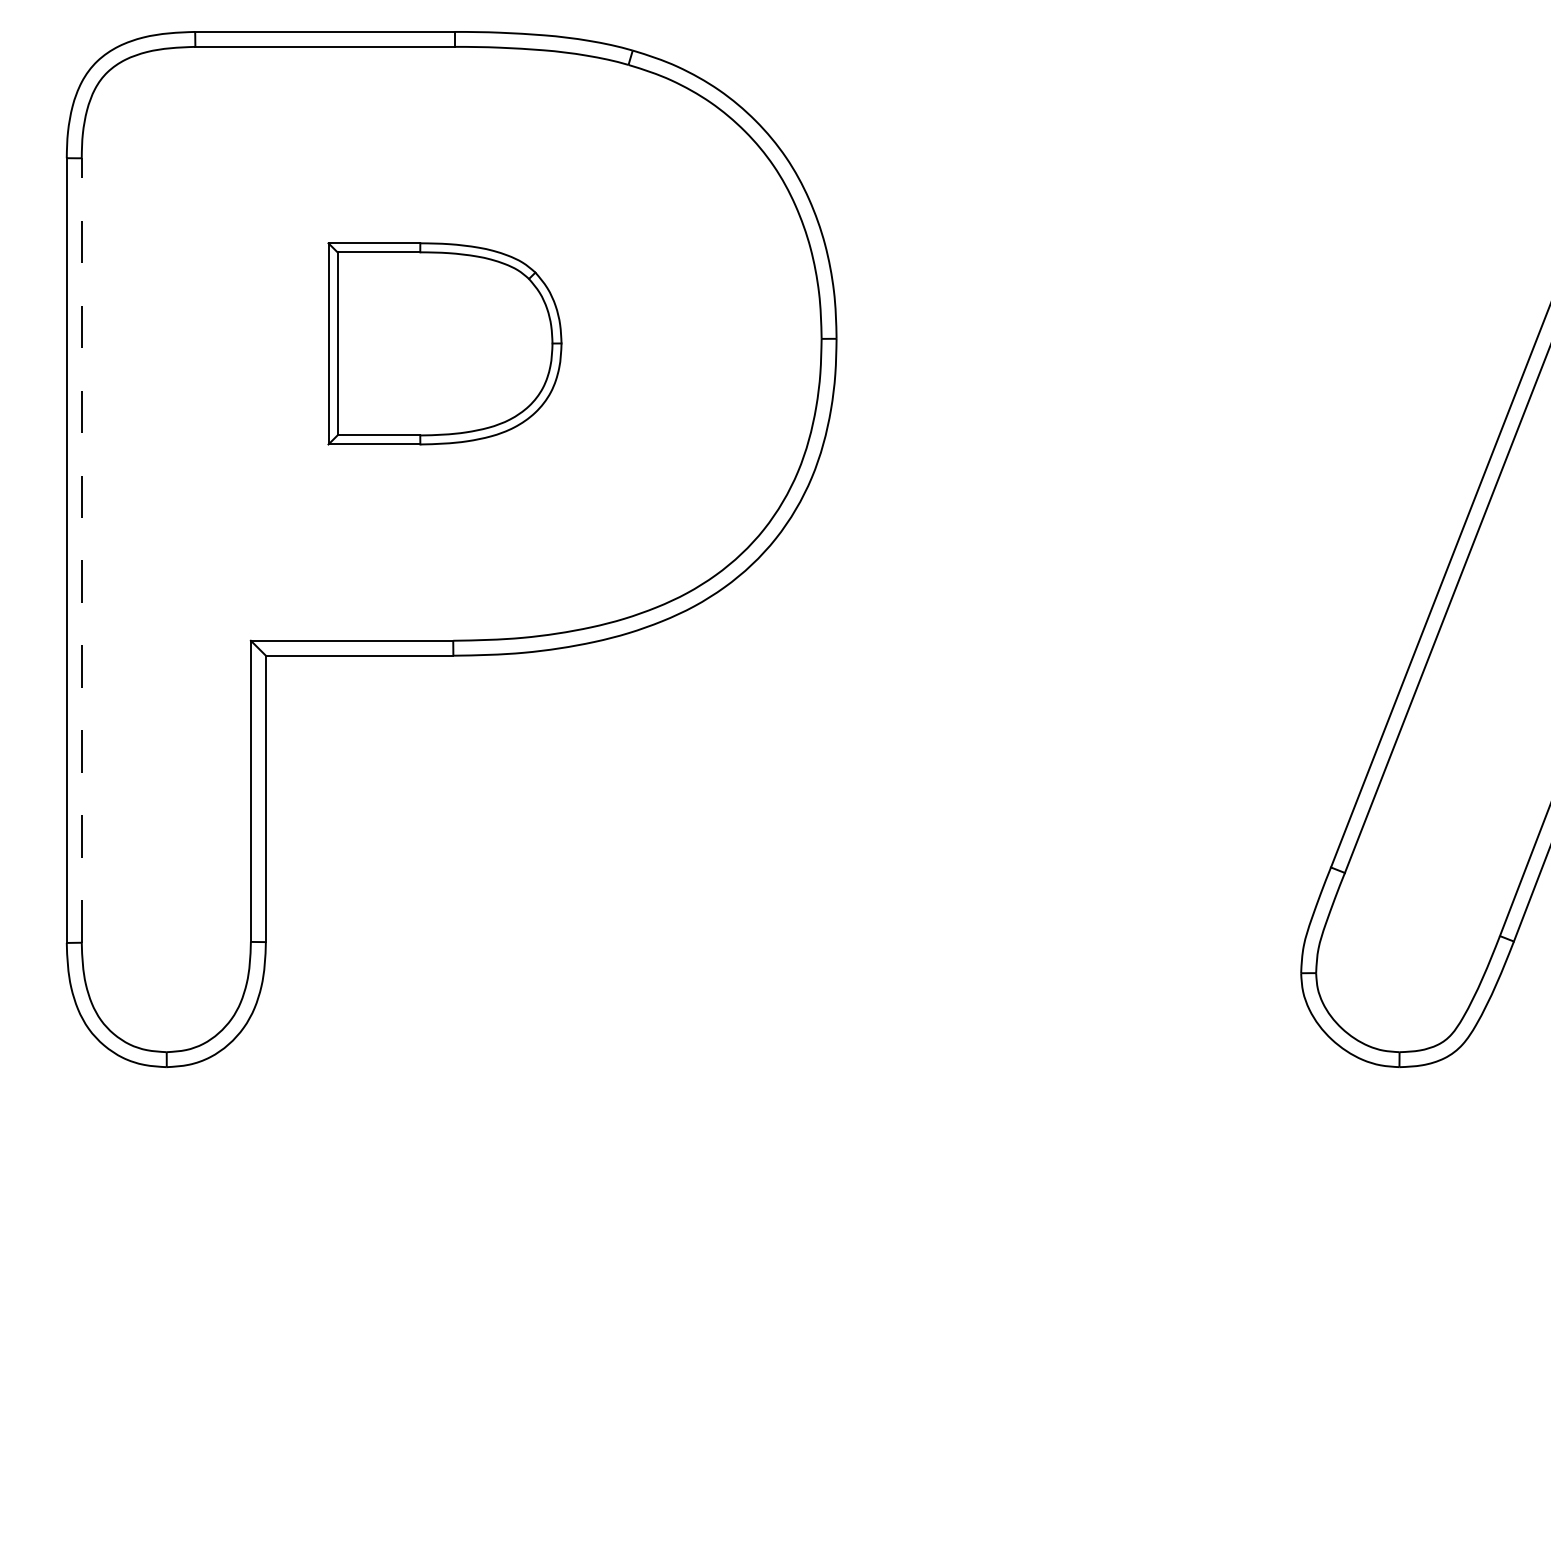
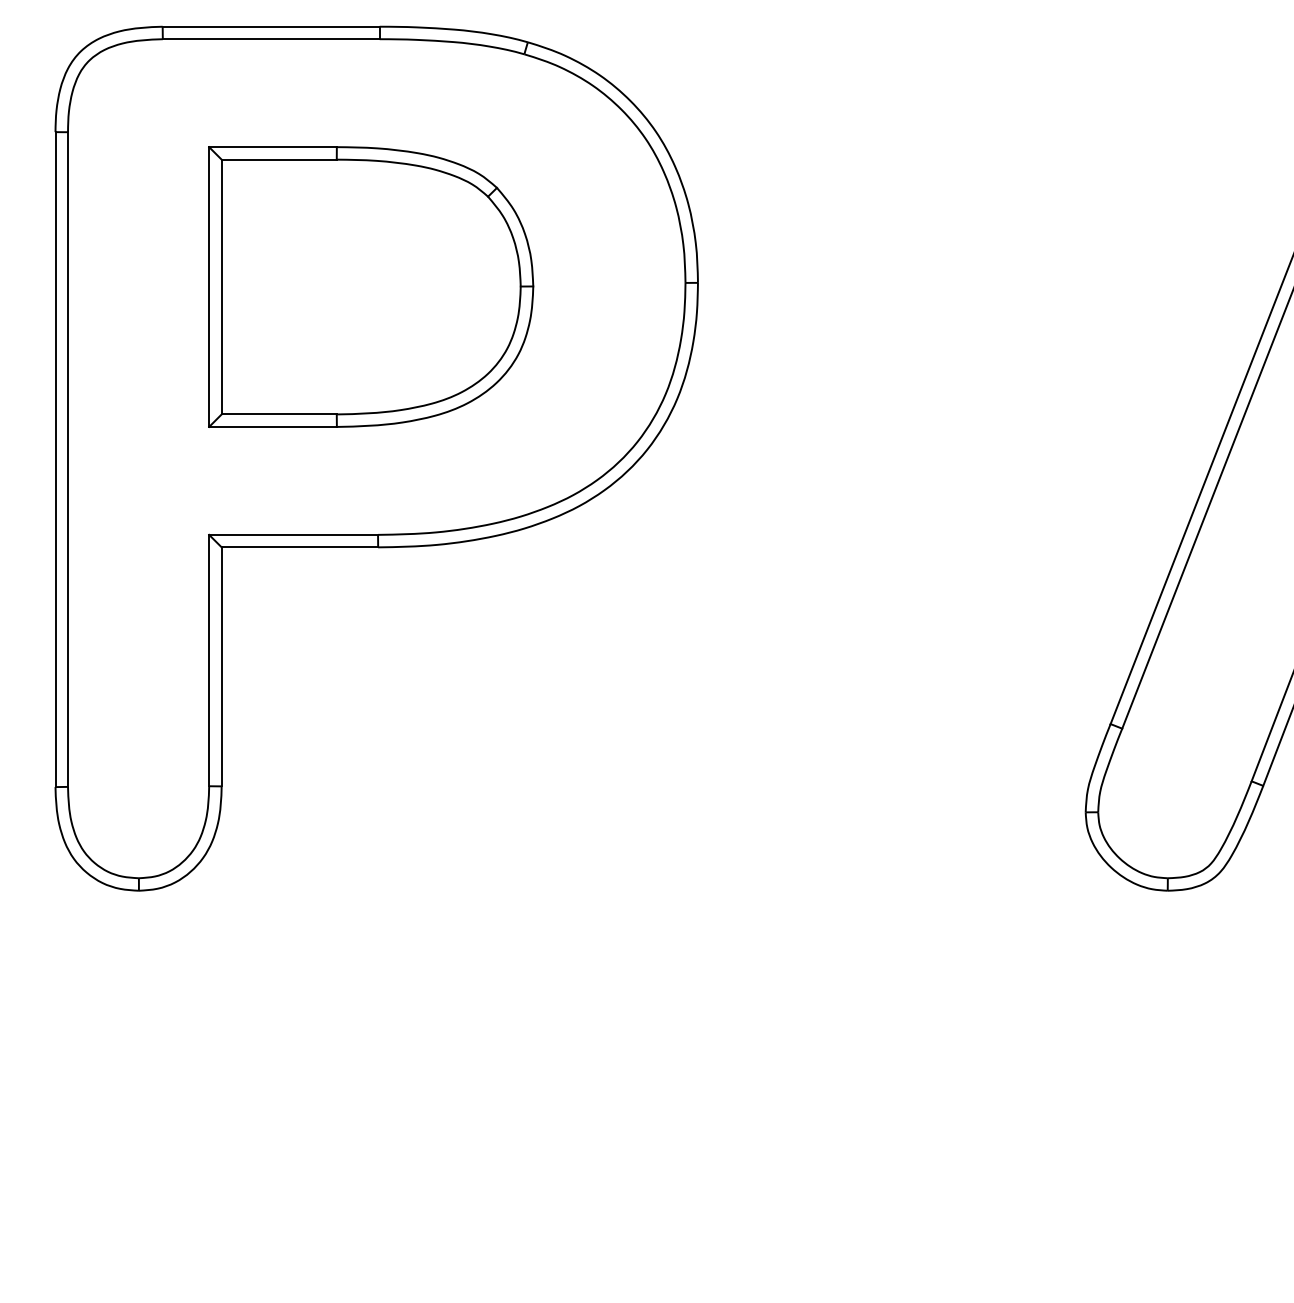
part: (444, 343) -> (370, 286), size x1.67
line: (81, 550) -> (67, 459), dashed -> solid

